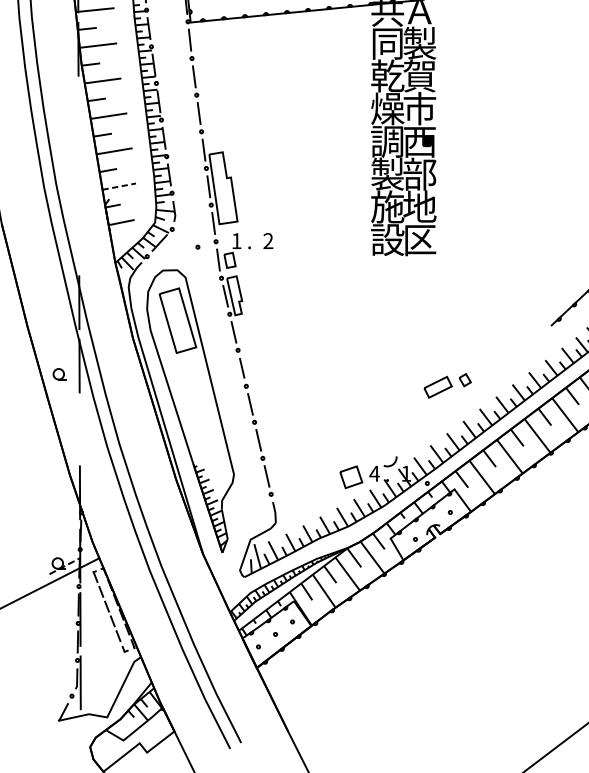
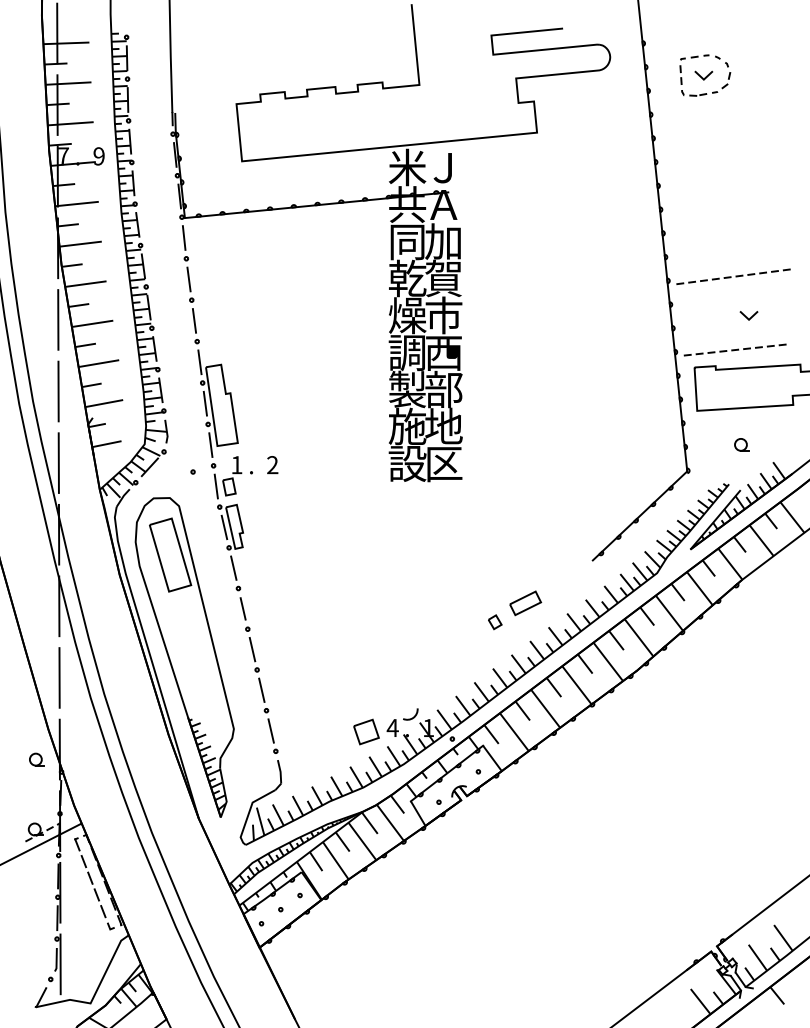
text: (419, 43) -> (443, 241), 製 -> 加
line: (78, 112) -> (58, 319), added
line: (78, 175) -> (58, 391), added
line: (119, 186) -> (104, 403), dashed -> solid
line: (78, 238) -> (58, 462), added
part: (59, 374) -> (36, 759), moved
part: (438, 387) -> (525, 603), moved
line: (79, 429) -> (59, 677), added

